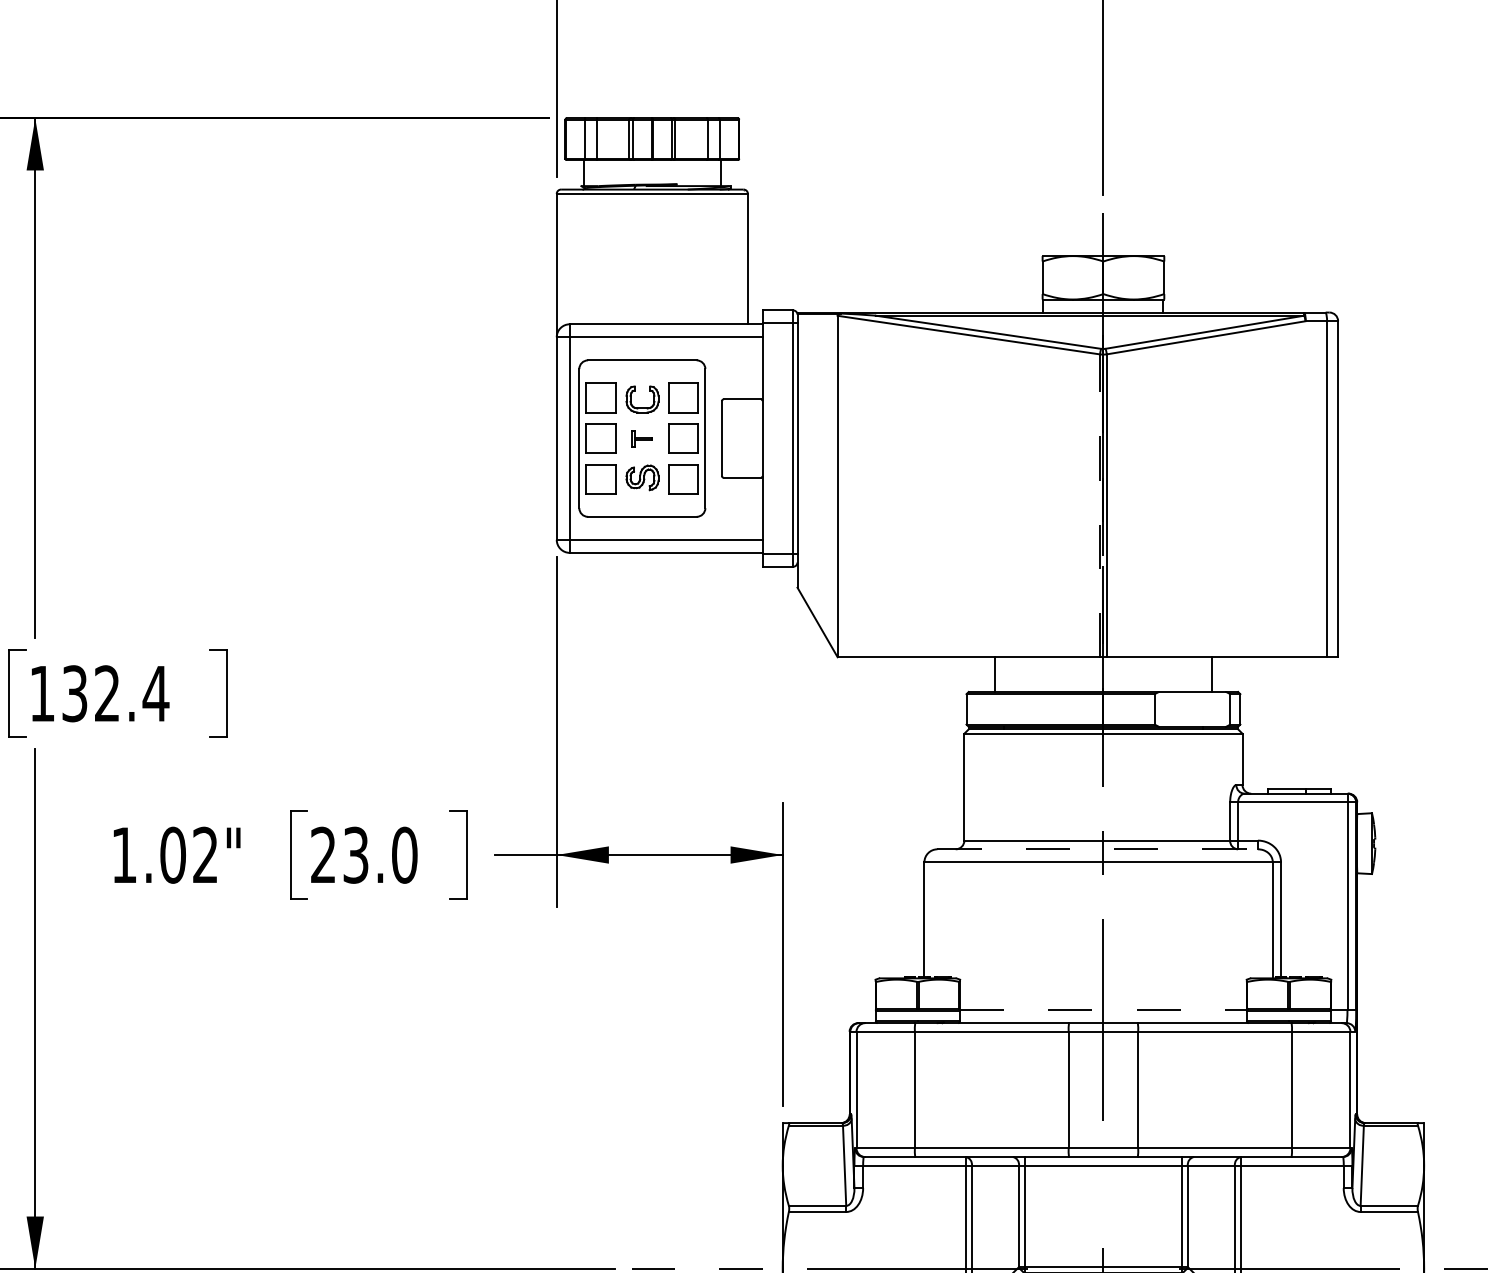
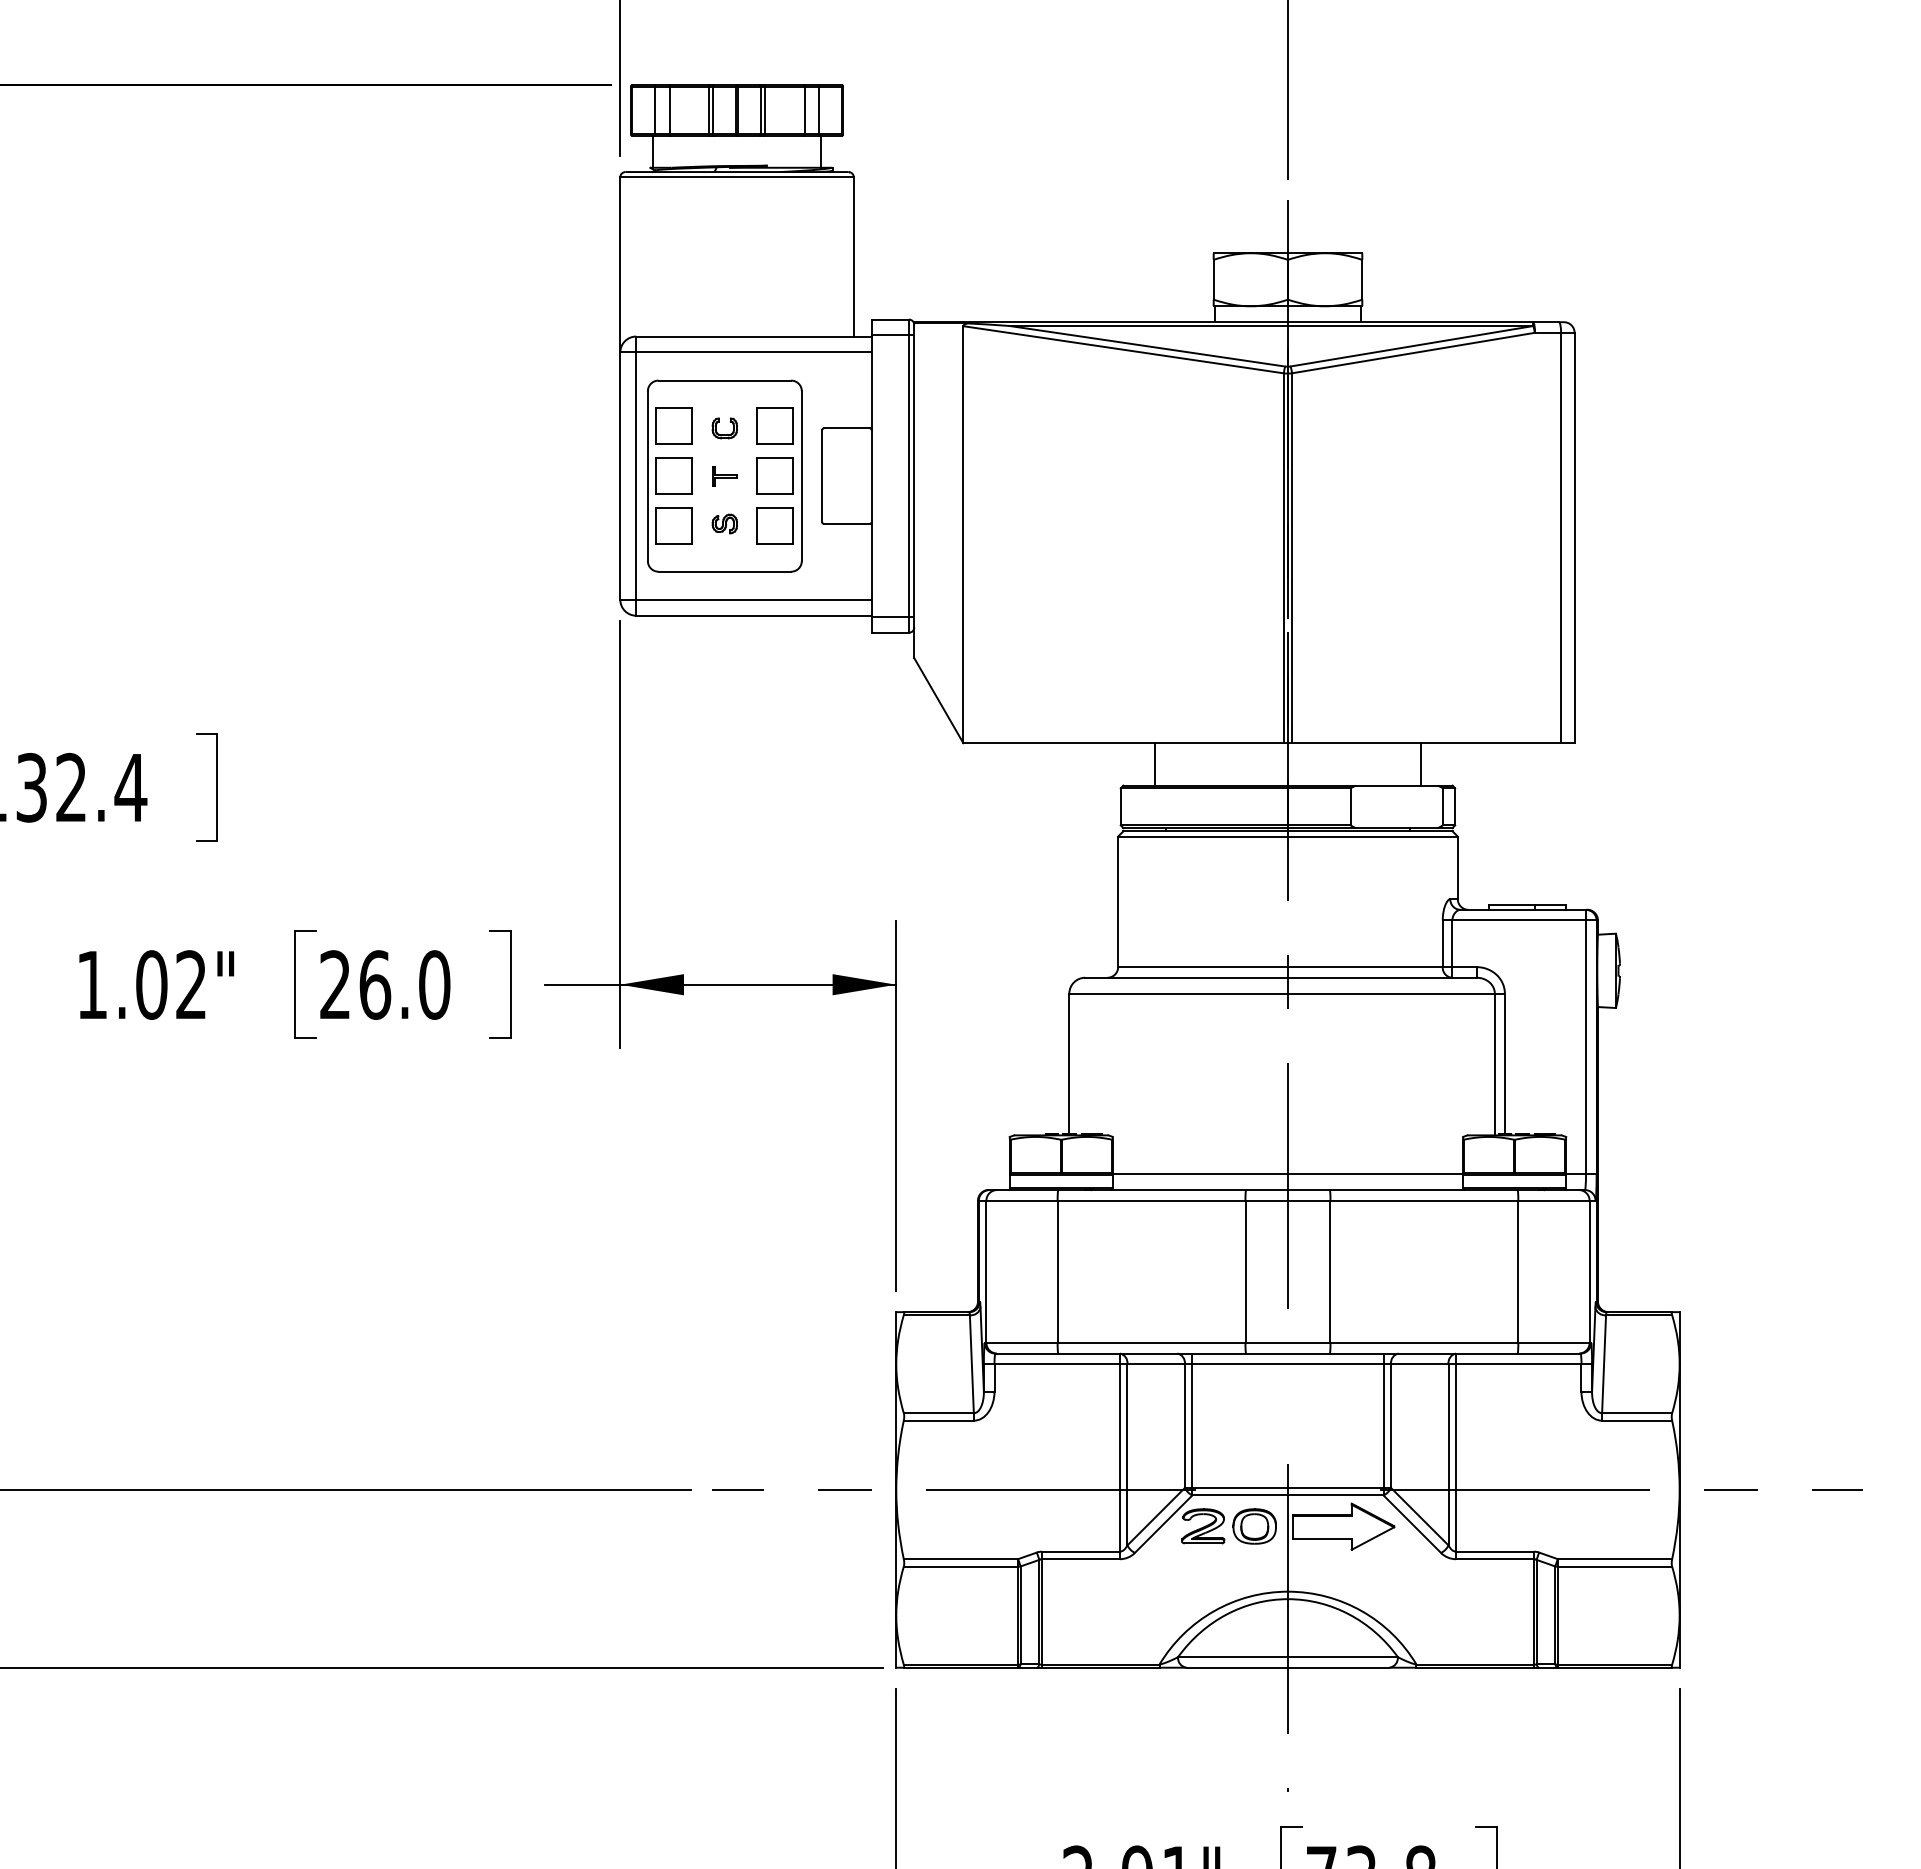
part: (642, 399) -> (724, 428), size x0.62
part: (642, 477) -> (724, 523), size x0.62
line: (1099, 506) -> (1283, 558), dashed -> solid
line: (1097, 849) -> (1280, 977), dashed -> solid
text: (356, 854) -> (375, 984), 23.0 -> 26.0
line: (1103, 1010) -> (1288, 1174), dashed -> solid

